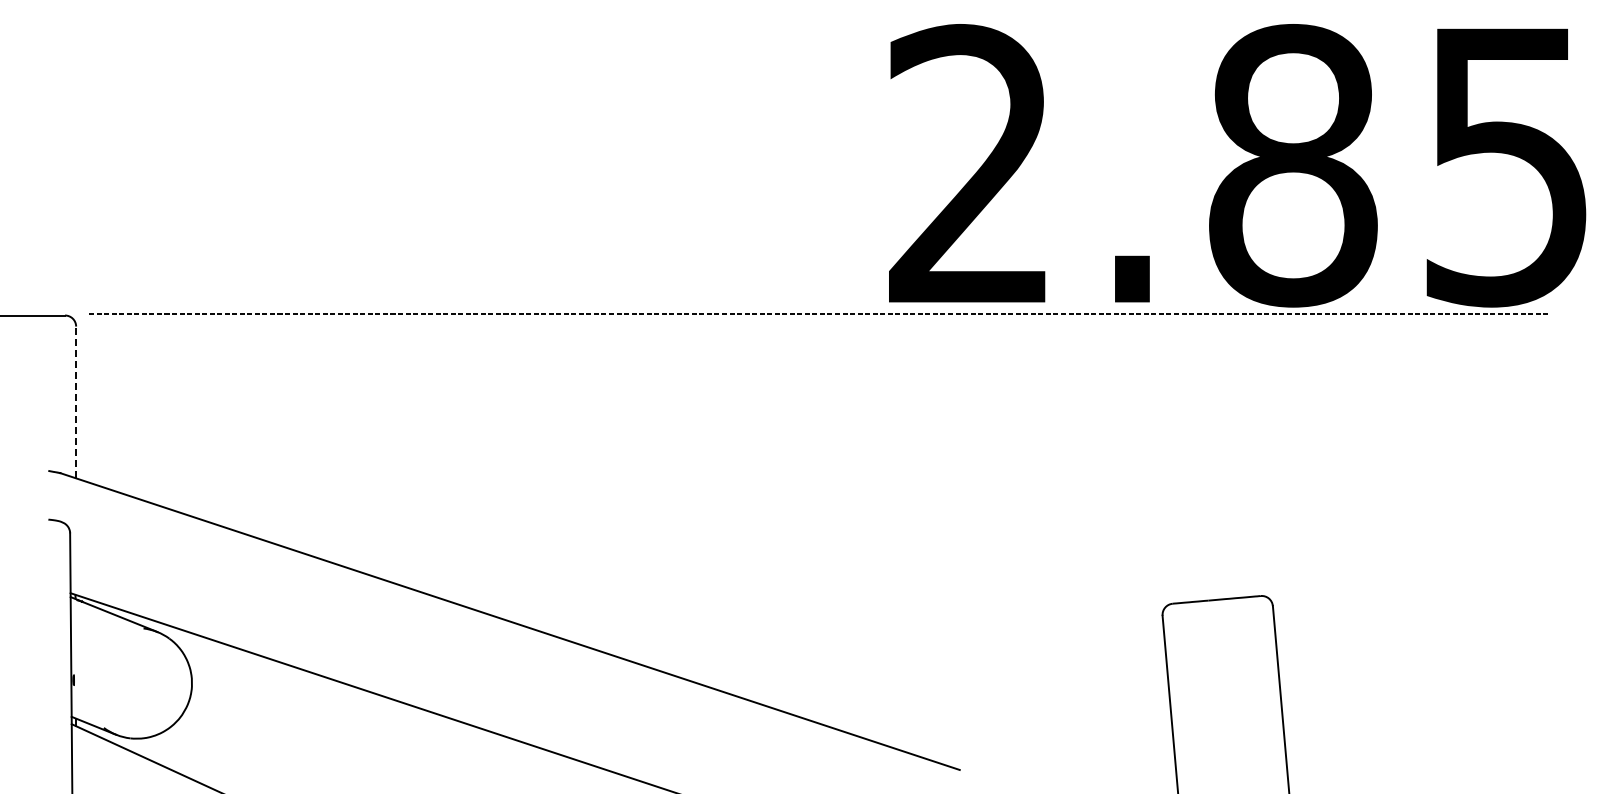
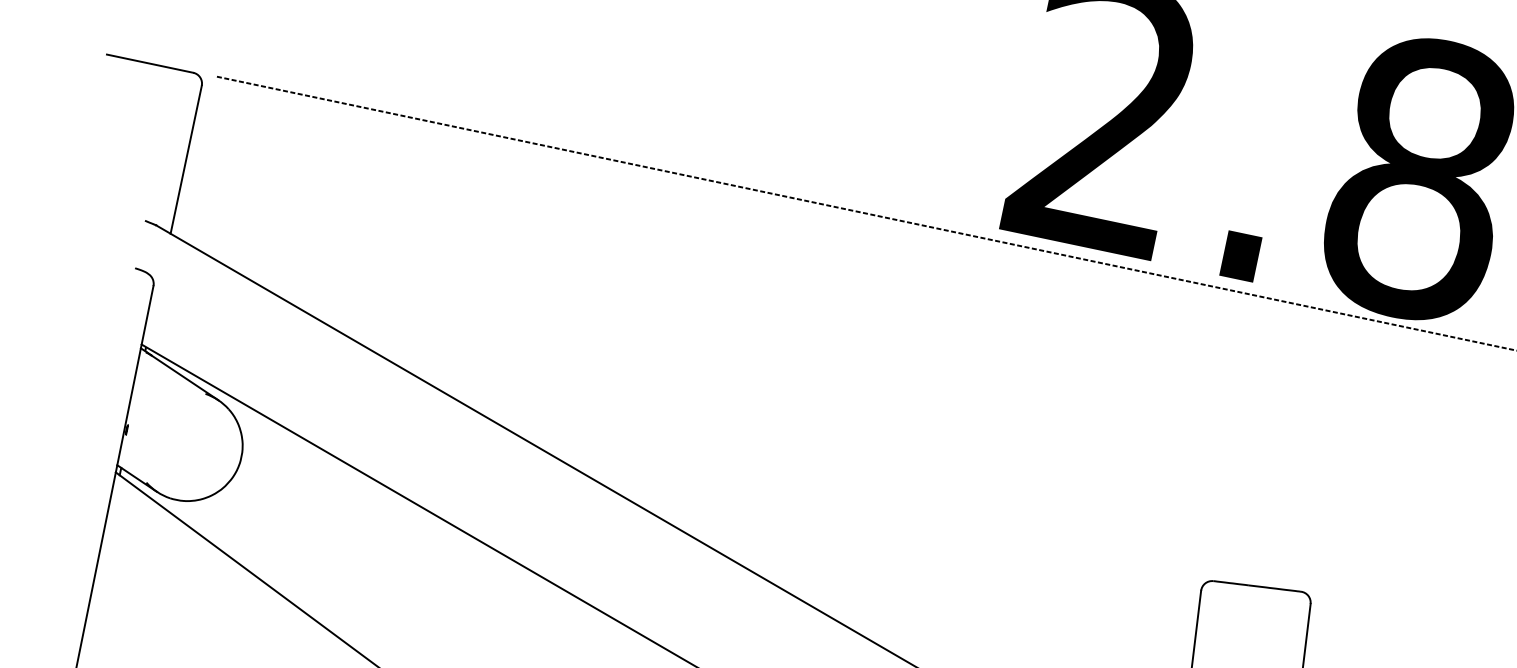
line: (76, 402) -> (186, 159), dashed -> solid

